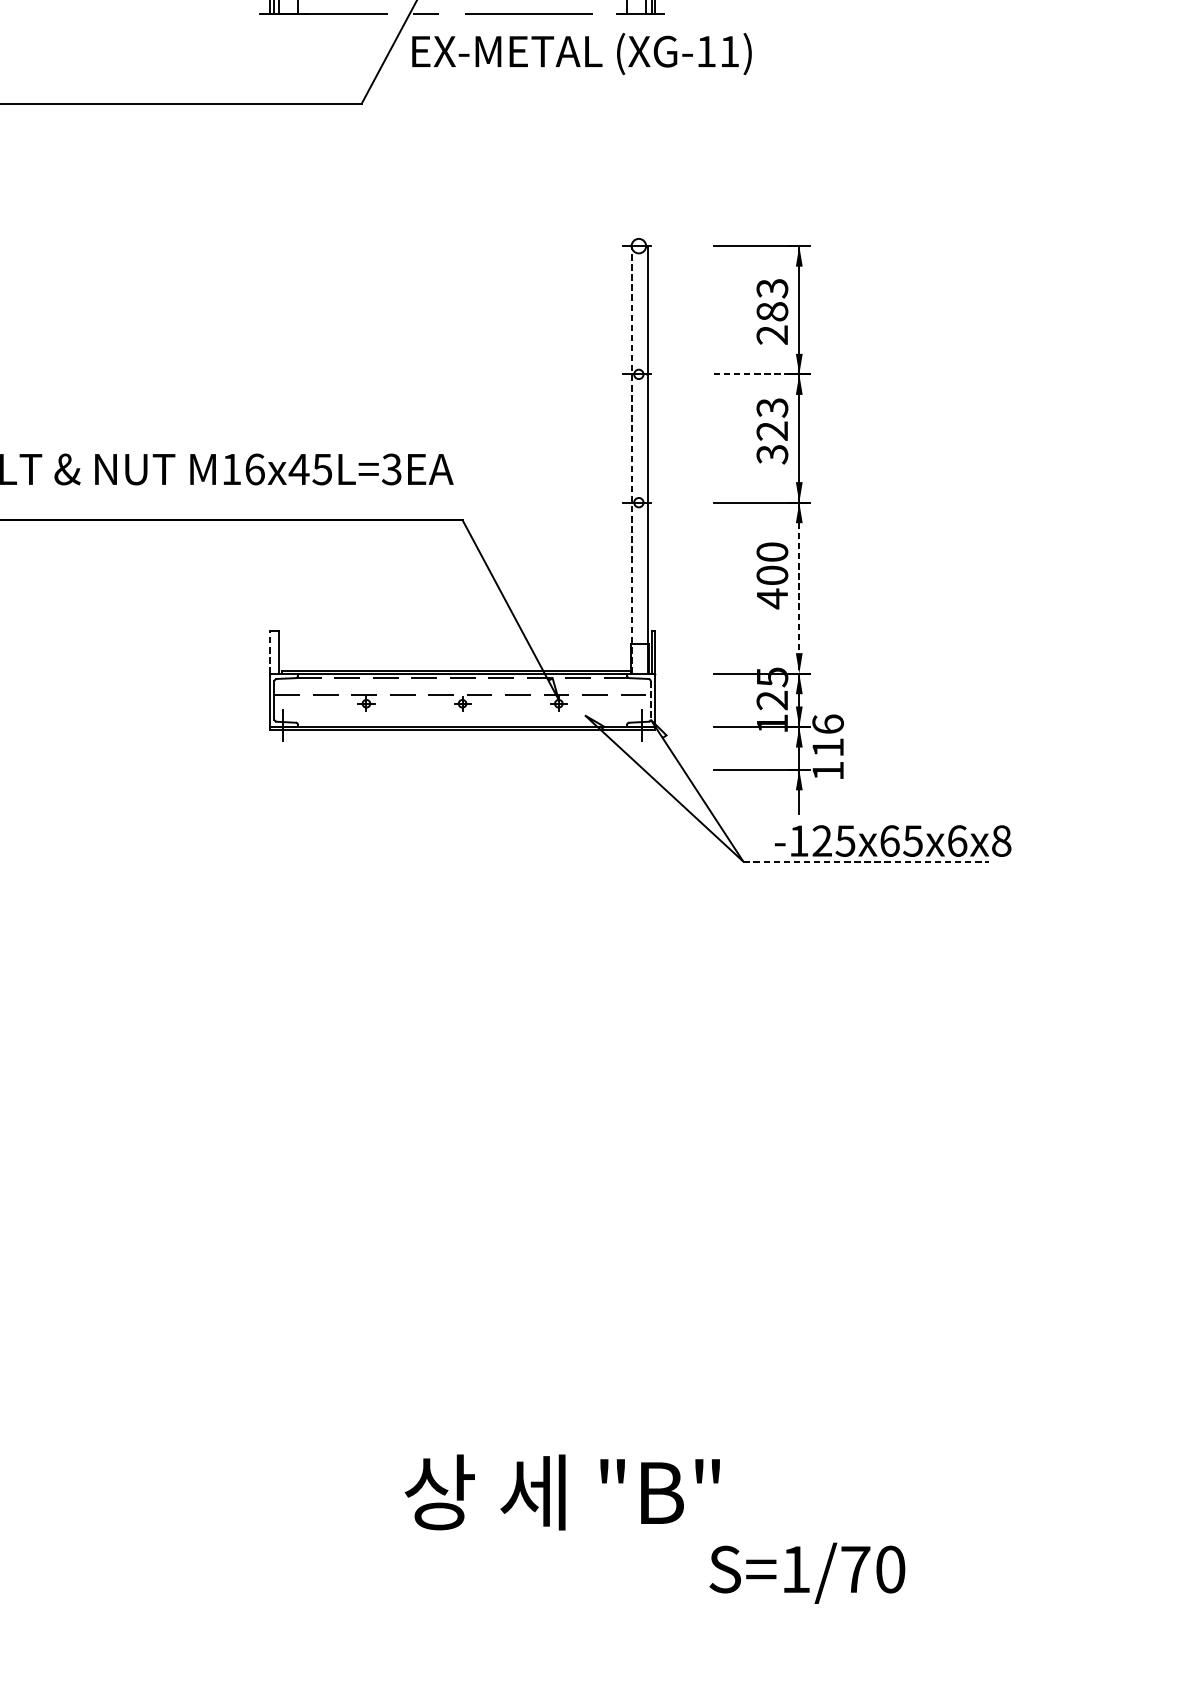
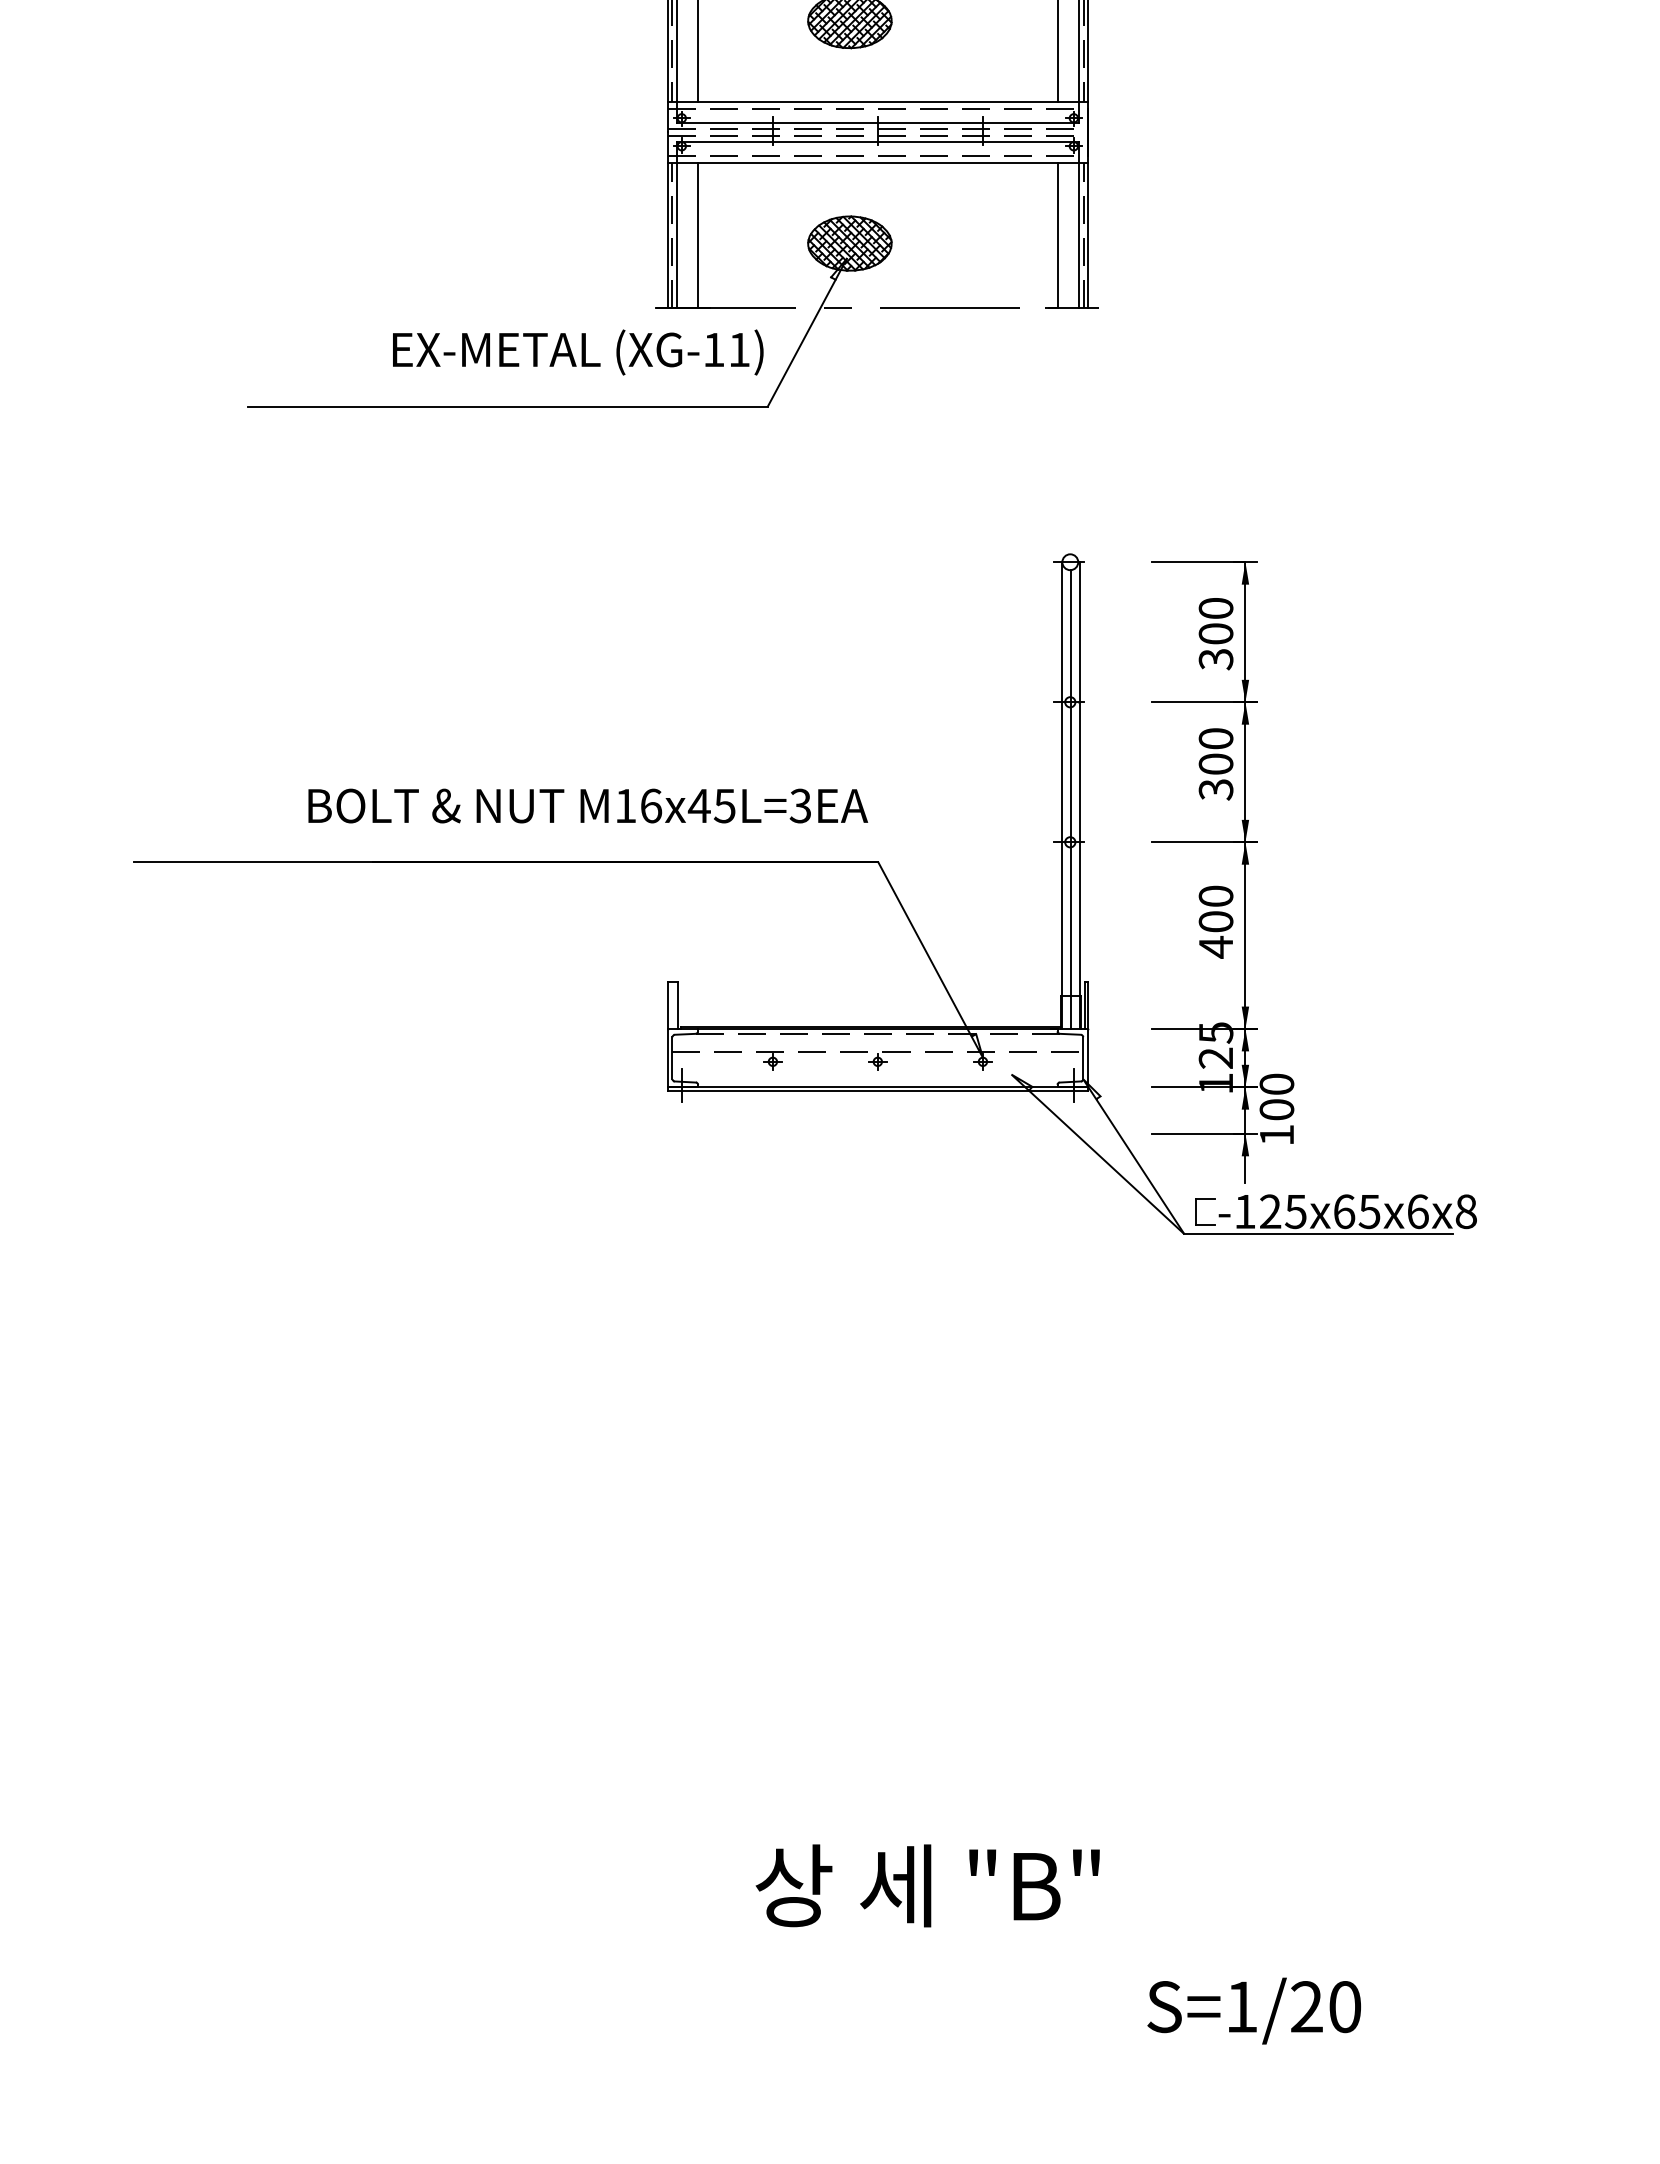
text: (582, 54) -> (578, 352), moved
text: (771, 312) -> (1215, 634), 283 -> 300
line: (756, 374) -> (1198, 702), dashed -> solid
text: (771, 419) -> (1215, 751), 323 -> 300
line: (631, 459) -> (1062, 795), dashed -> solid
line: (639, 463) -> (1071, 799), added
line: (799, 588) -> (1245, 936), dashed -> solid
line: (269, 652) -> (667, 1005), dashed -> solid
line: (650, 700) -> (1083, 1058), dashed -> solid
text: (827, 735) -> (1276, 1096), 116 -> 100
part: (754, 840) -> (1196, 1211), added
line: (867, 861) -> (1319, 1234), dashed -> solid
text: (562, 1492) -> (927, 1885), moved
text: (855, 1569) -> (1306, 2006), S=1/70 -> S=1/20

